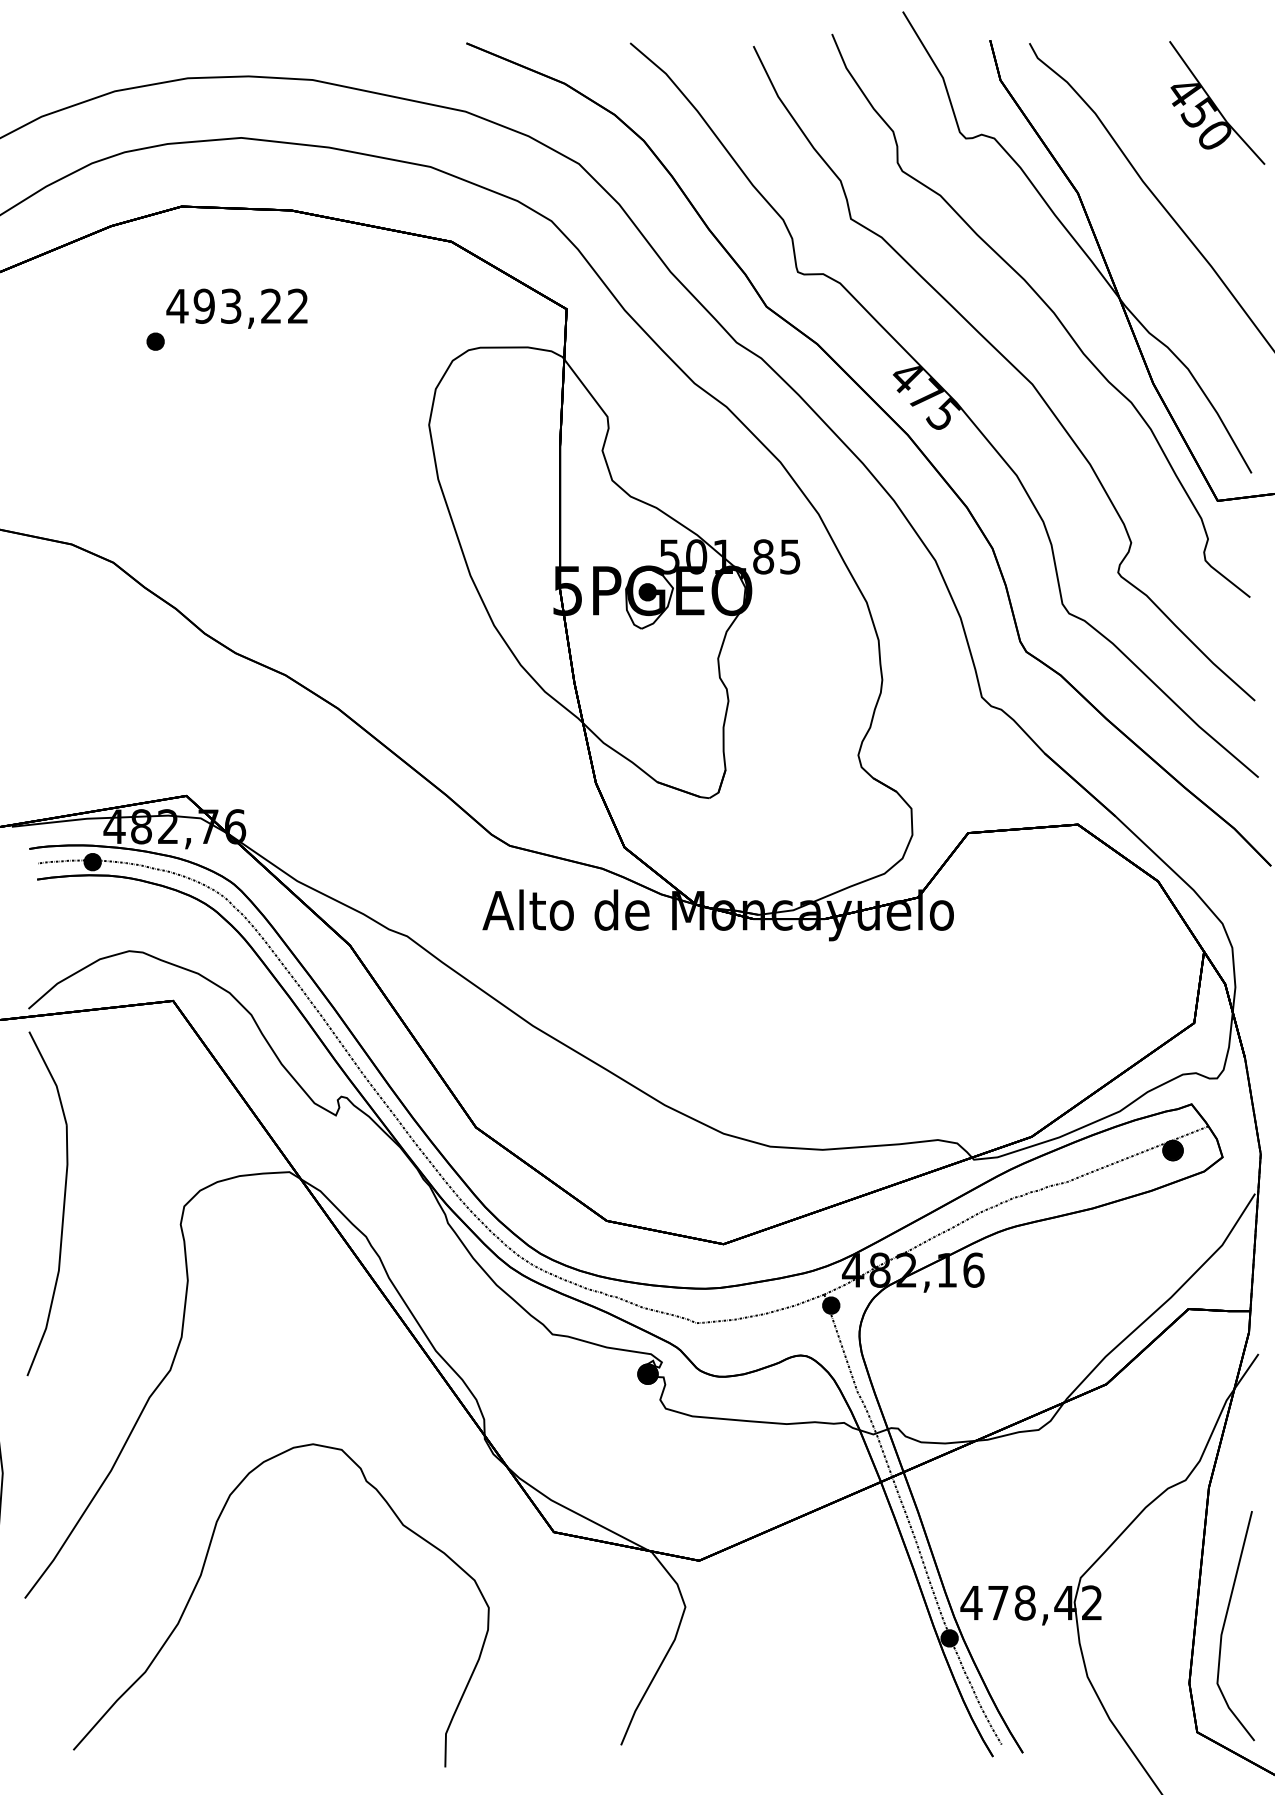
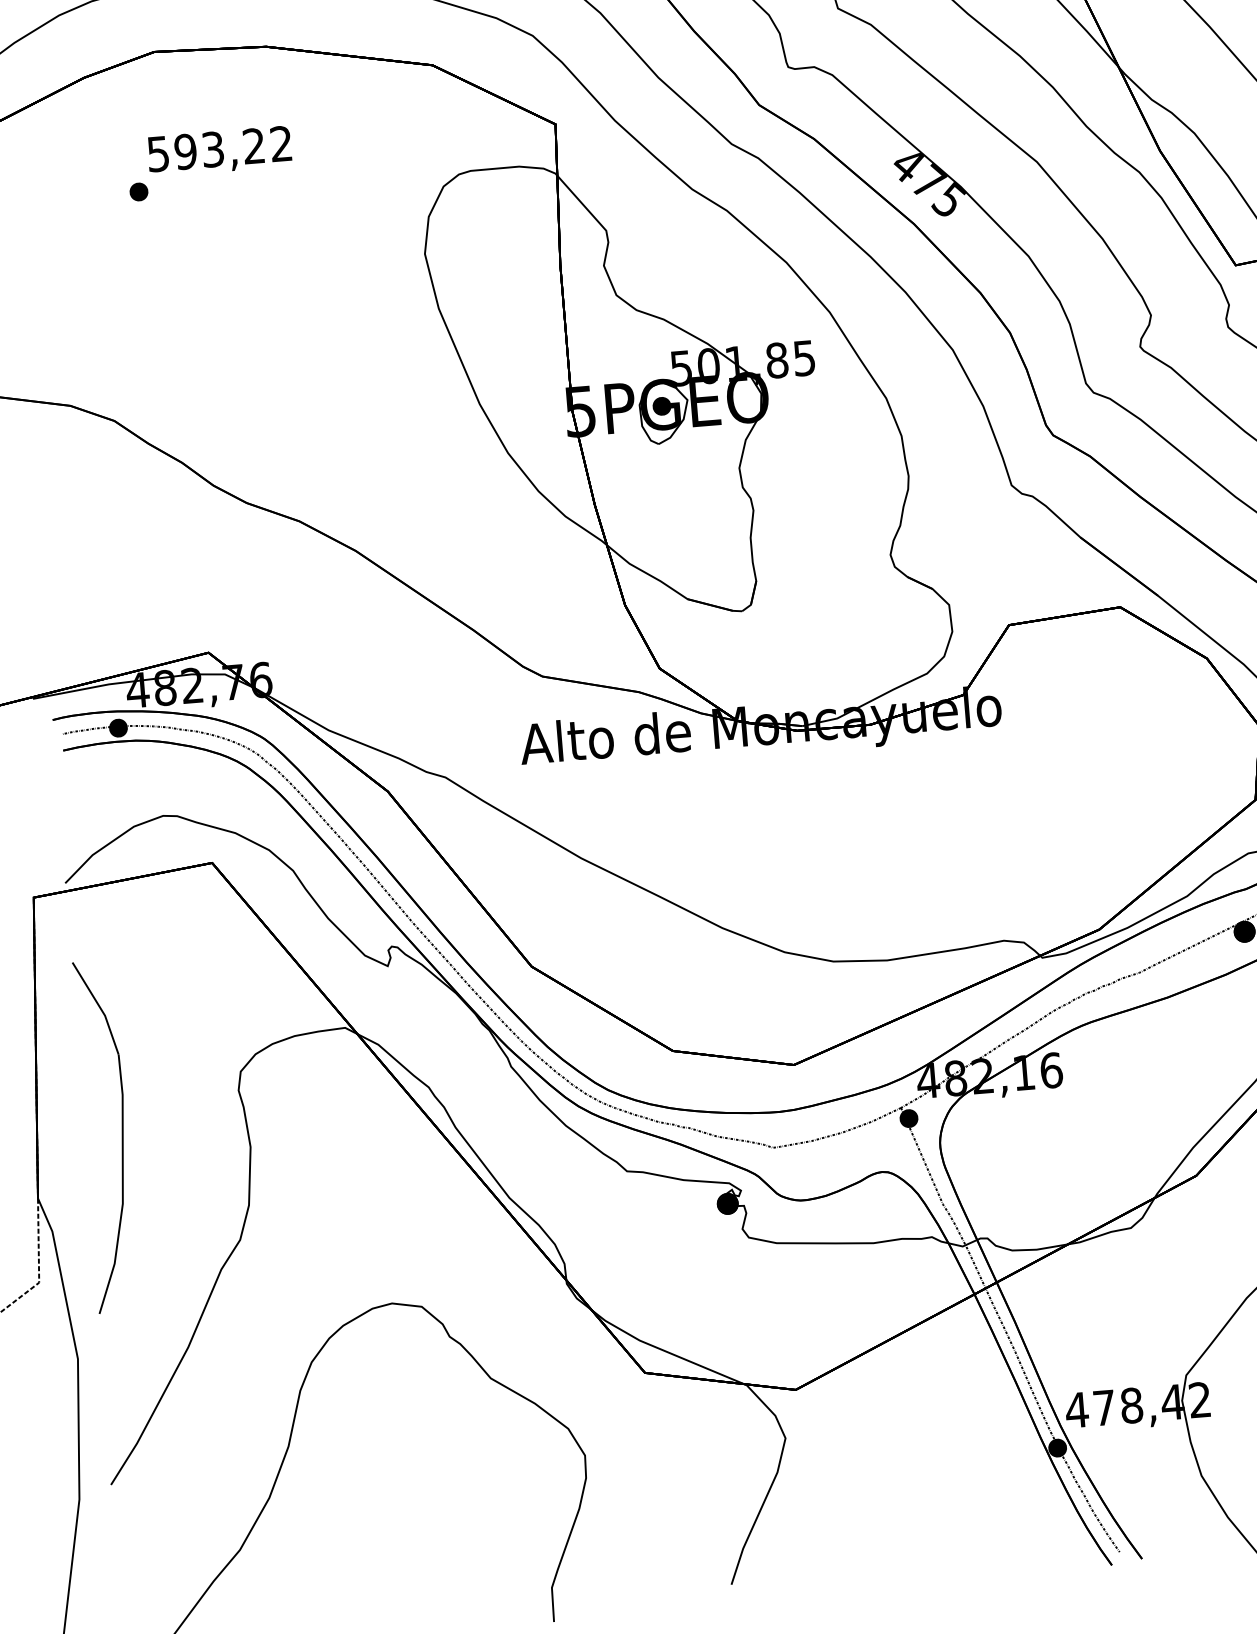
text: (177, 306) -> (158, 154), 493,22 -> 593,22
part: (63, 1203) -> (121, 1134), moved

